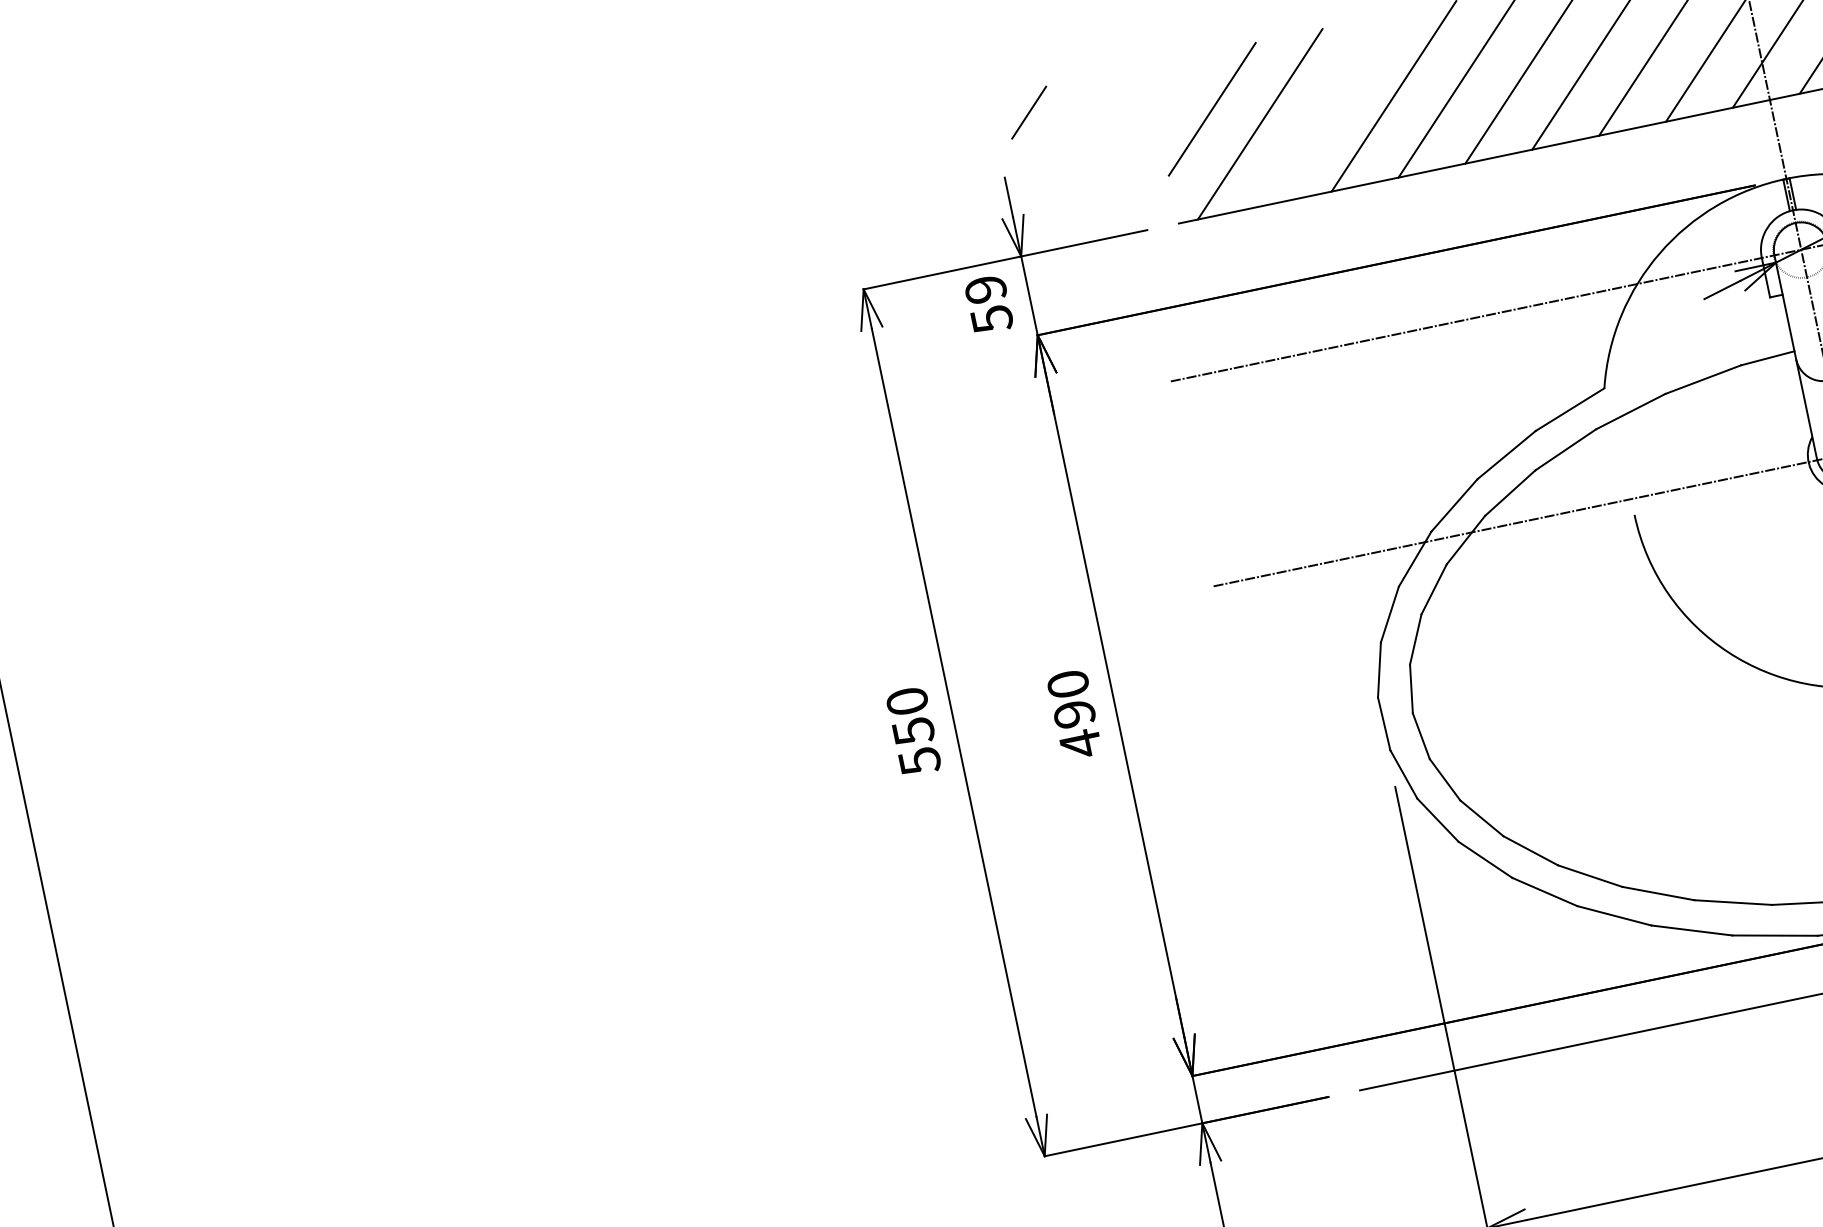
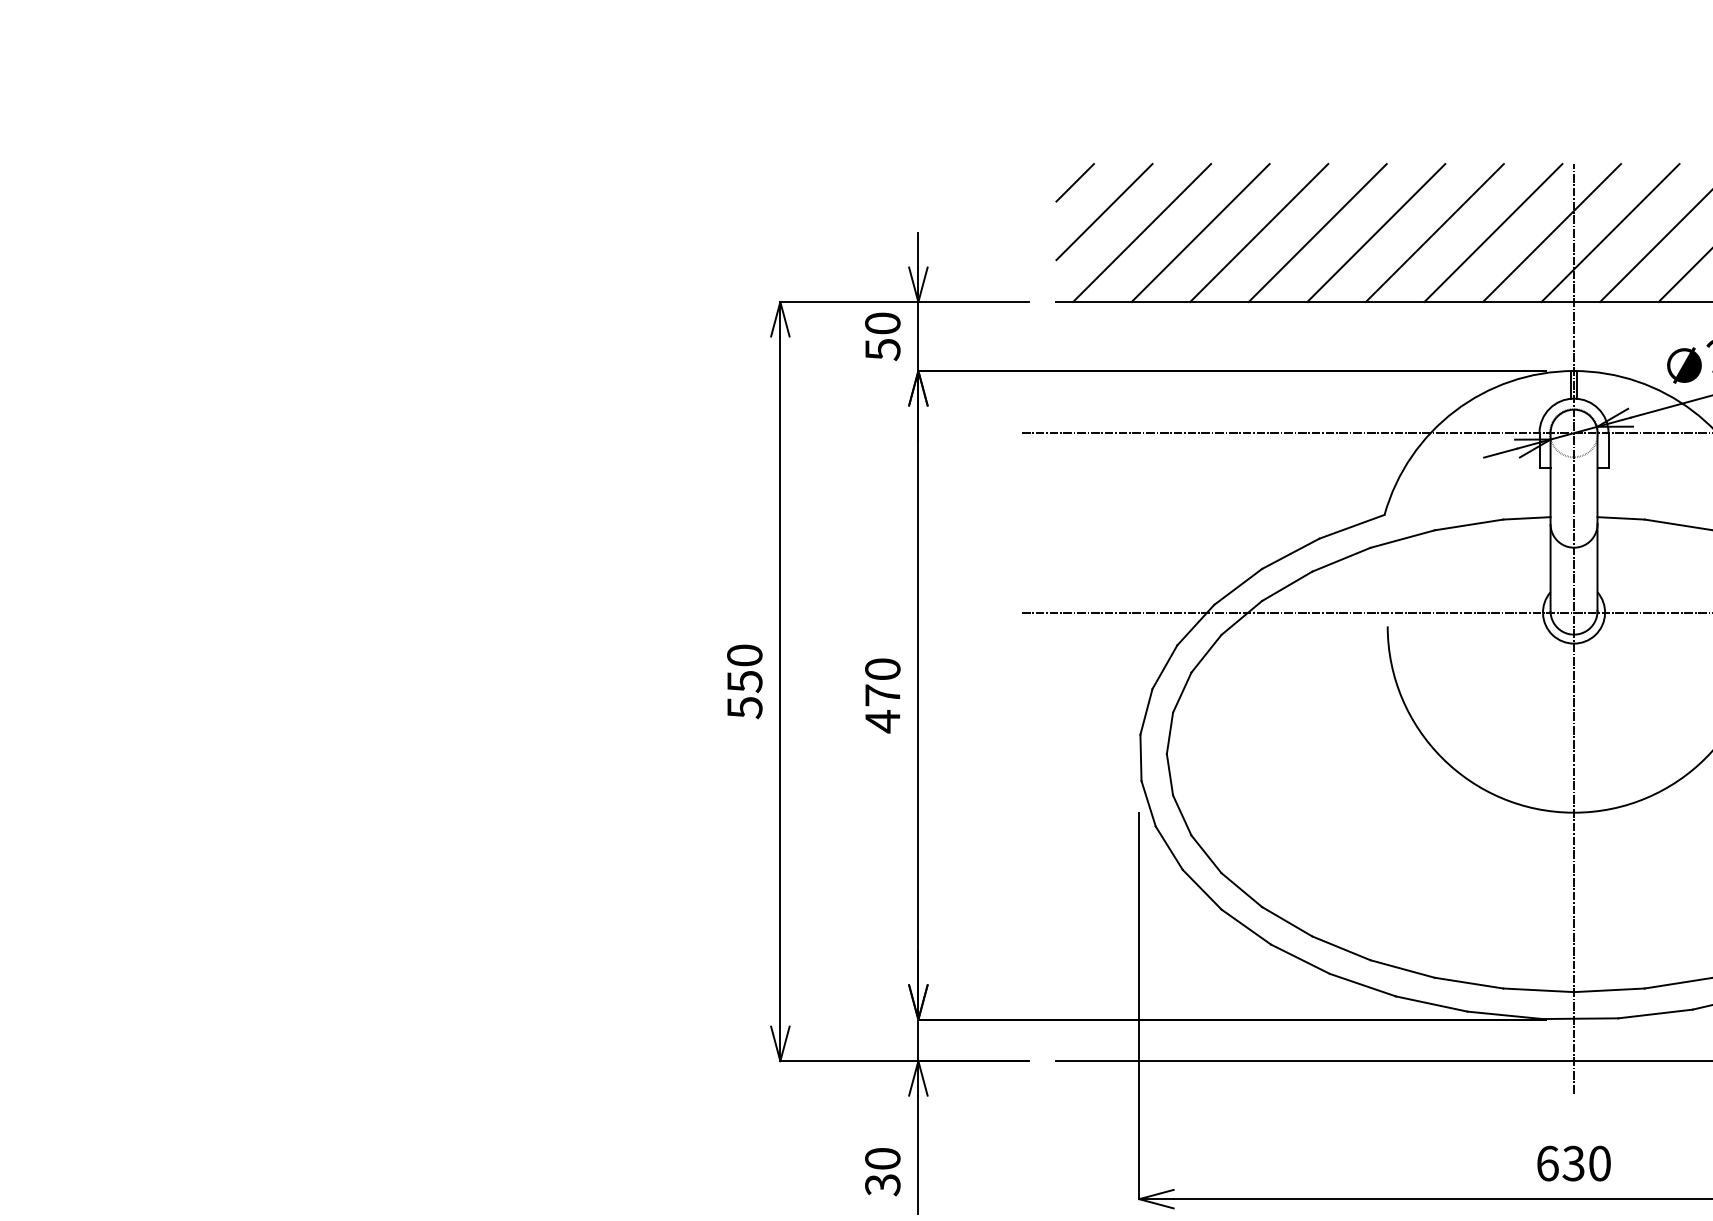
line: (1327, 110) -> (1200, 233), added
line: (1028, 112) -> (1074, 182), moved
text: (985, 289) -> (882, 323), 59 -> 50
text: (1074, 714) -> (882, 695), 490 -> 470

